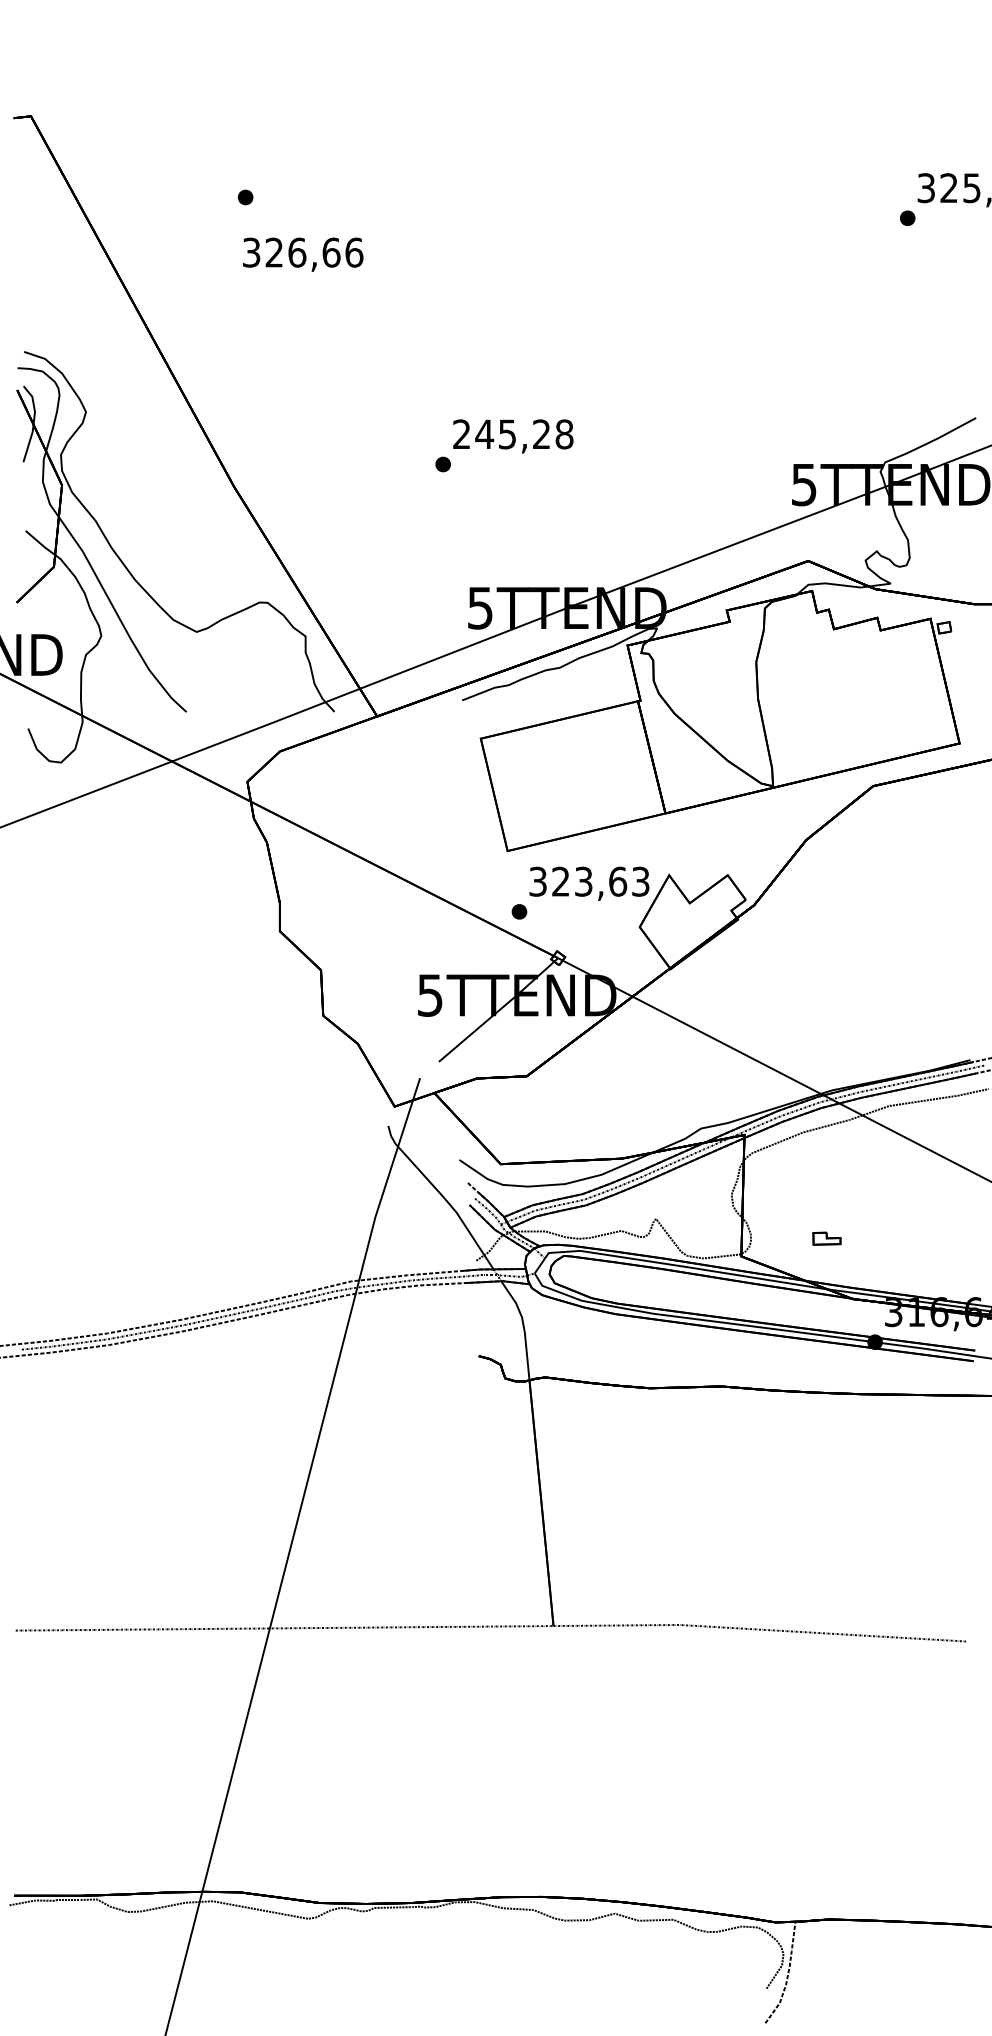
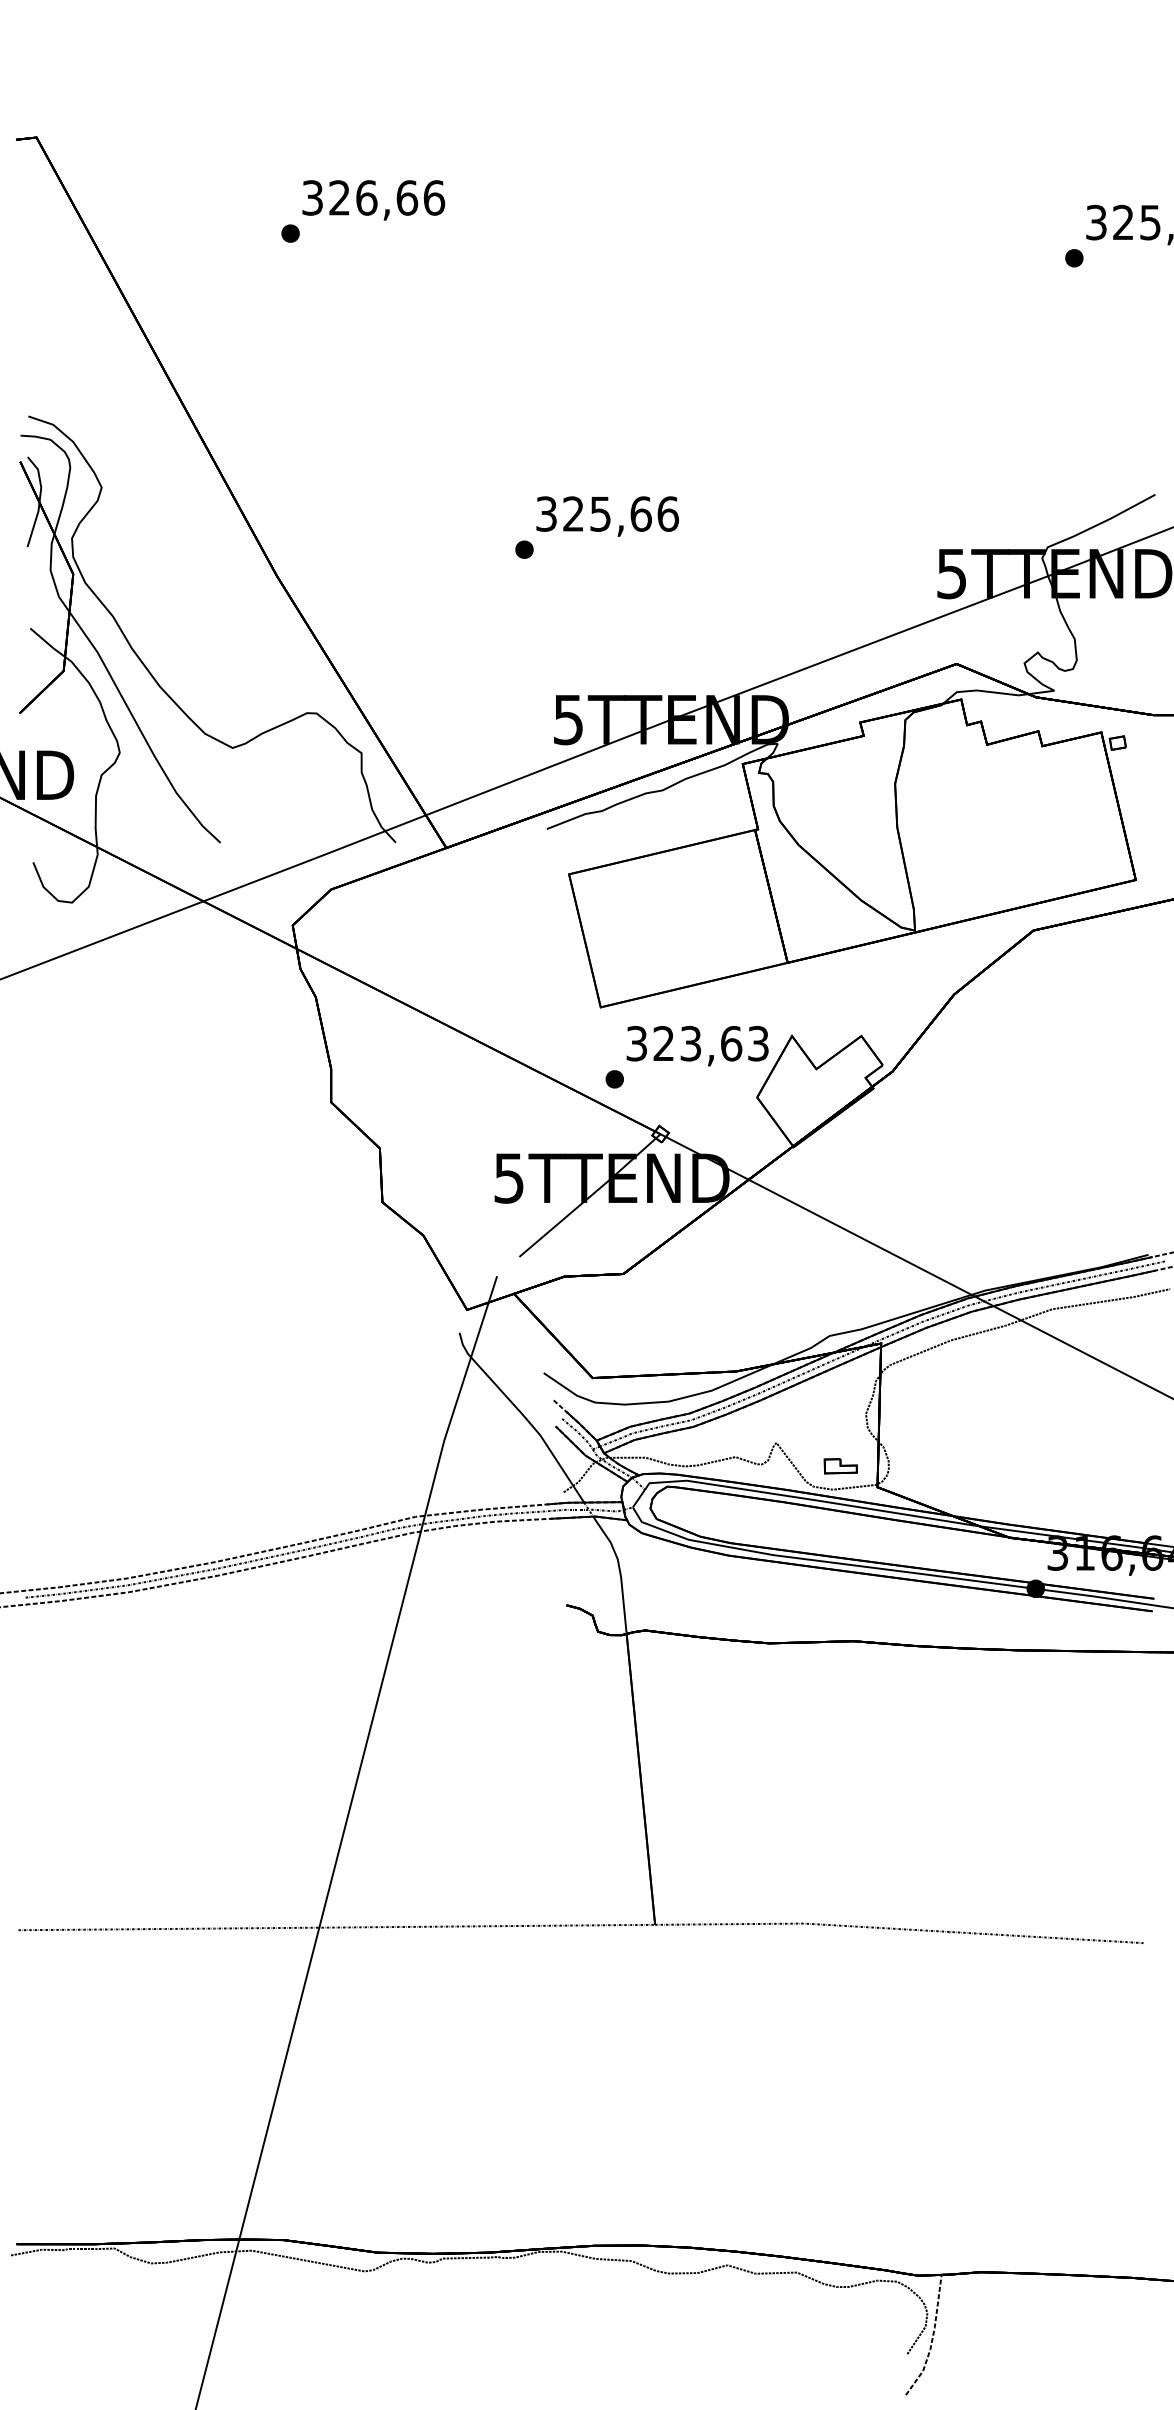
text: (302, 254) -> (373, 200), moved
text: (513, 433) -> (607, 513), 245,28 -> 325,66
part: (826, 1238) -> (840, 1466), moved

